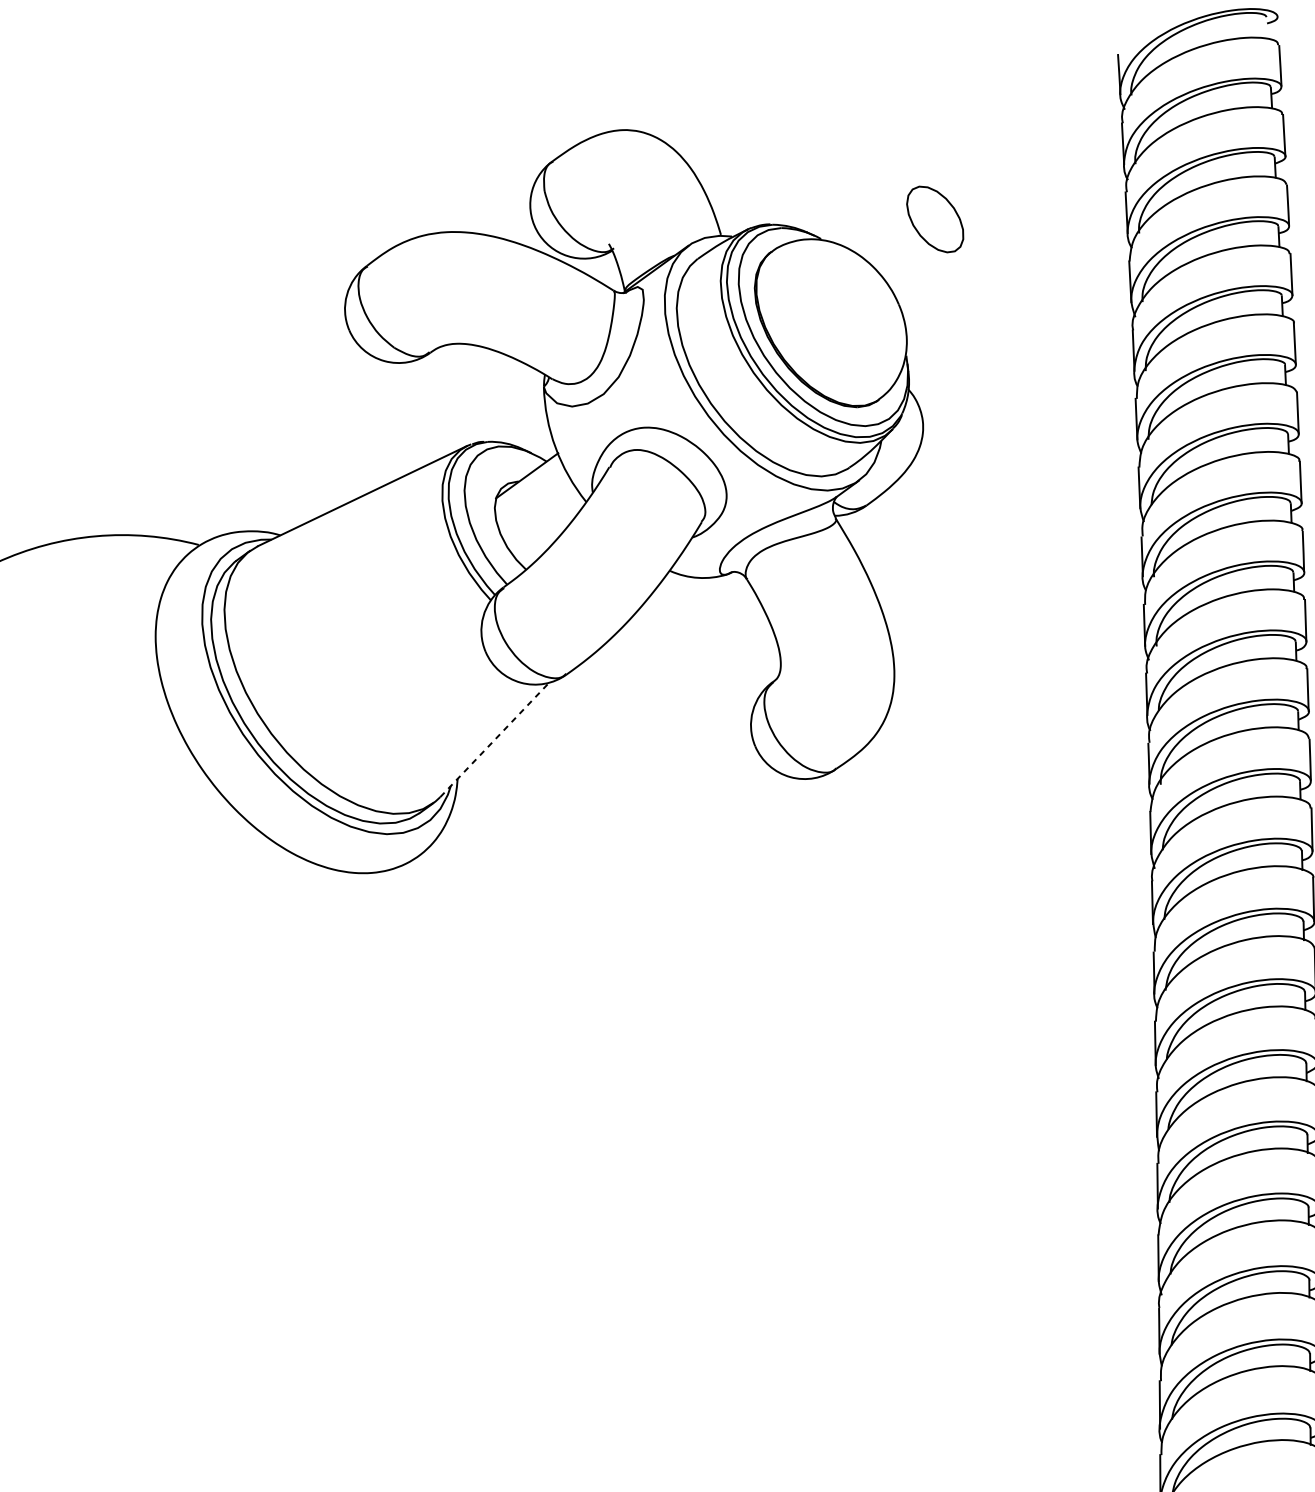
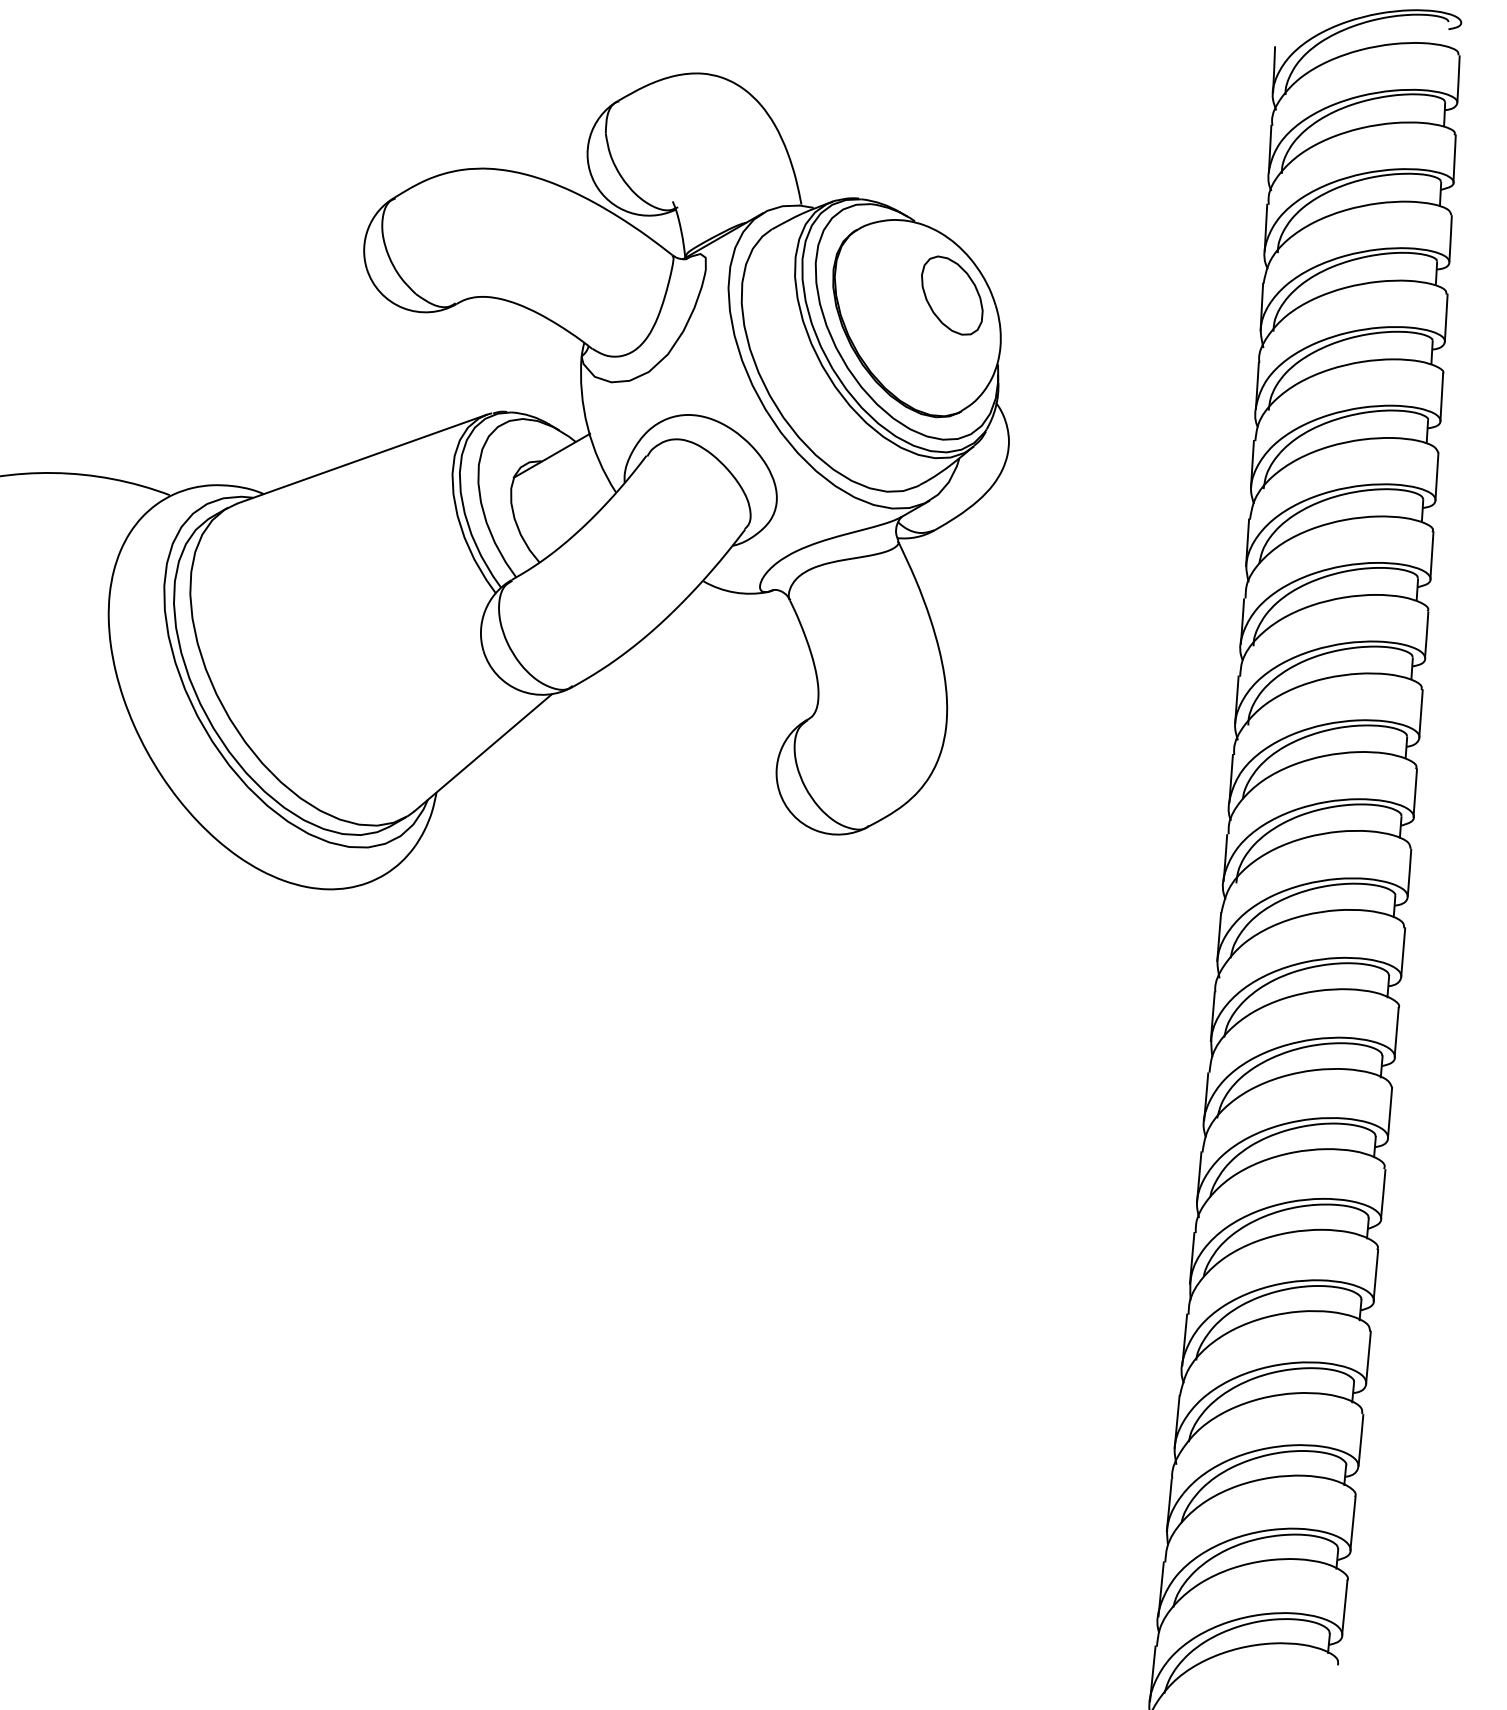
part: (935, 219) -> (952, 295), moved
line: (494, 739) -> (483, 752), dashed -> solid

